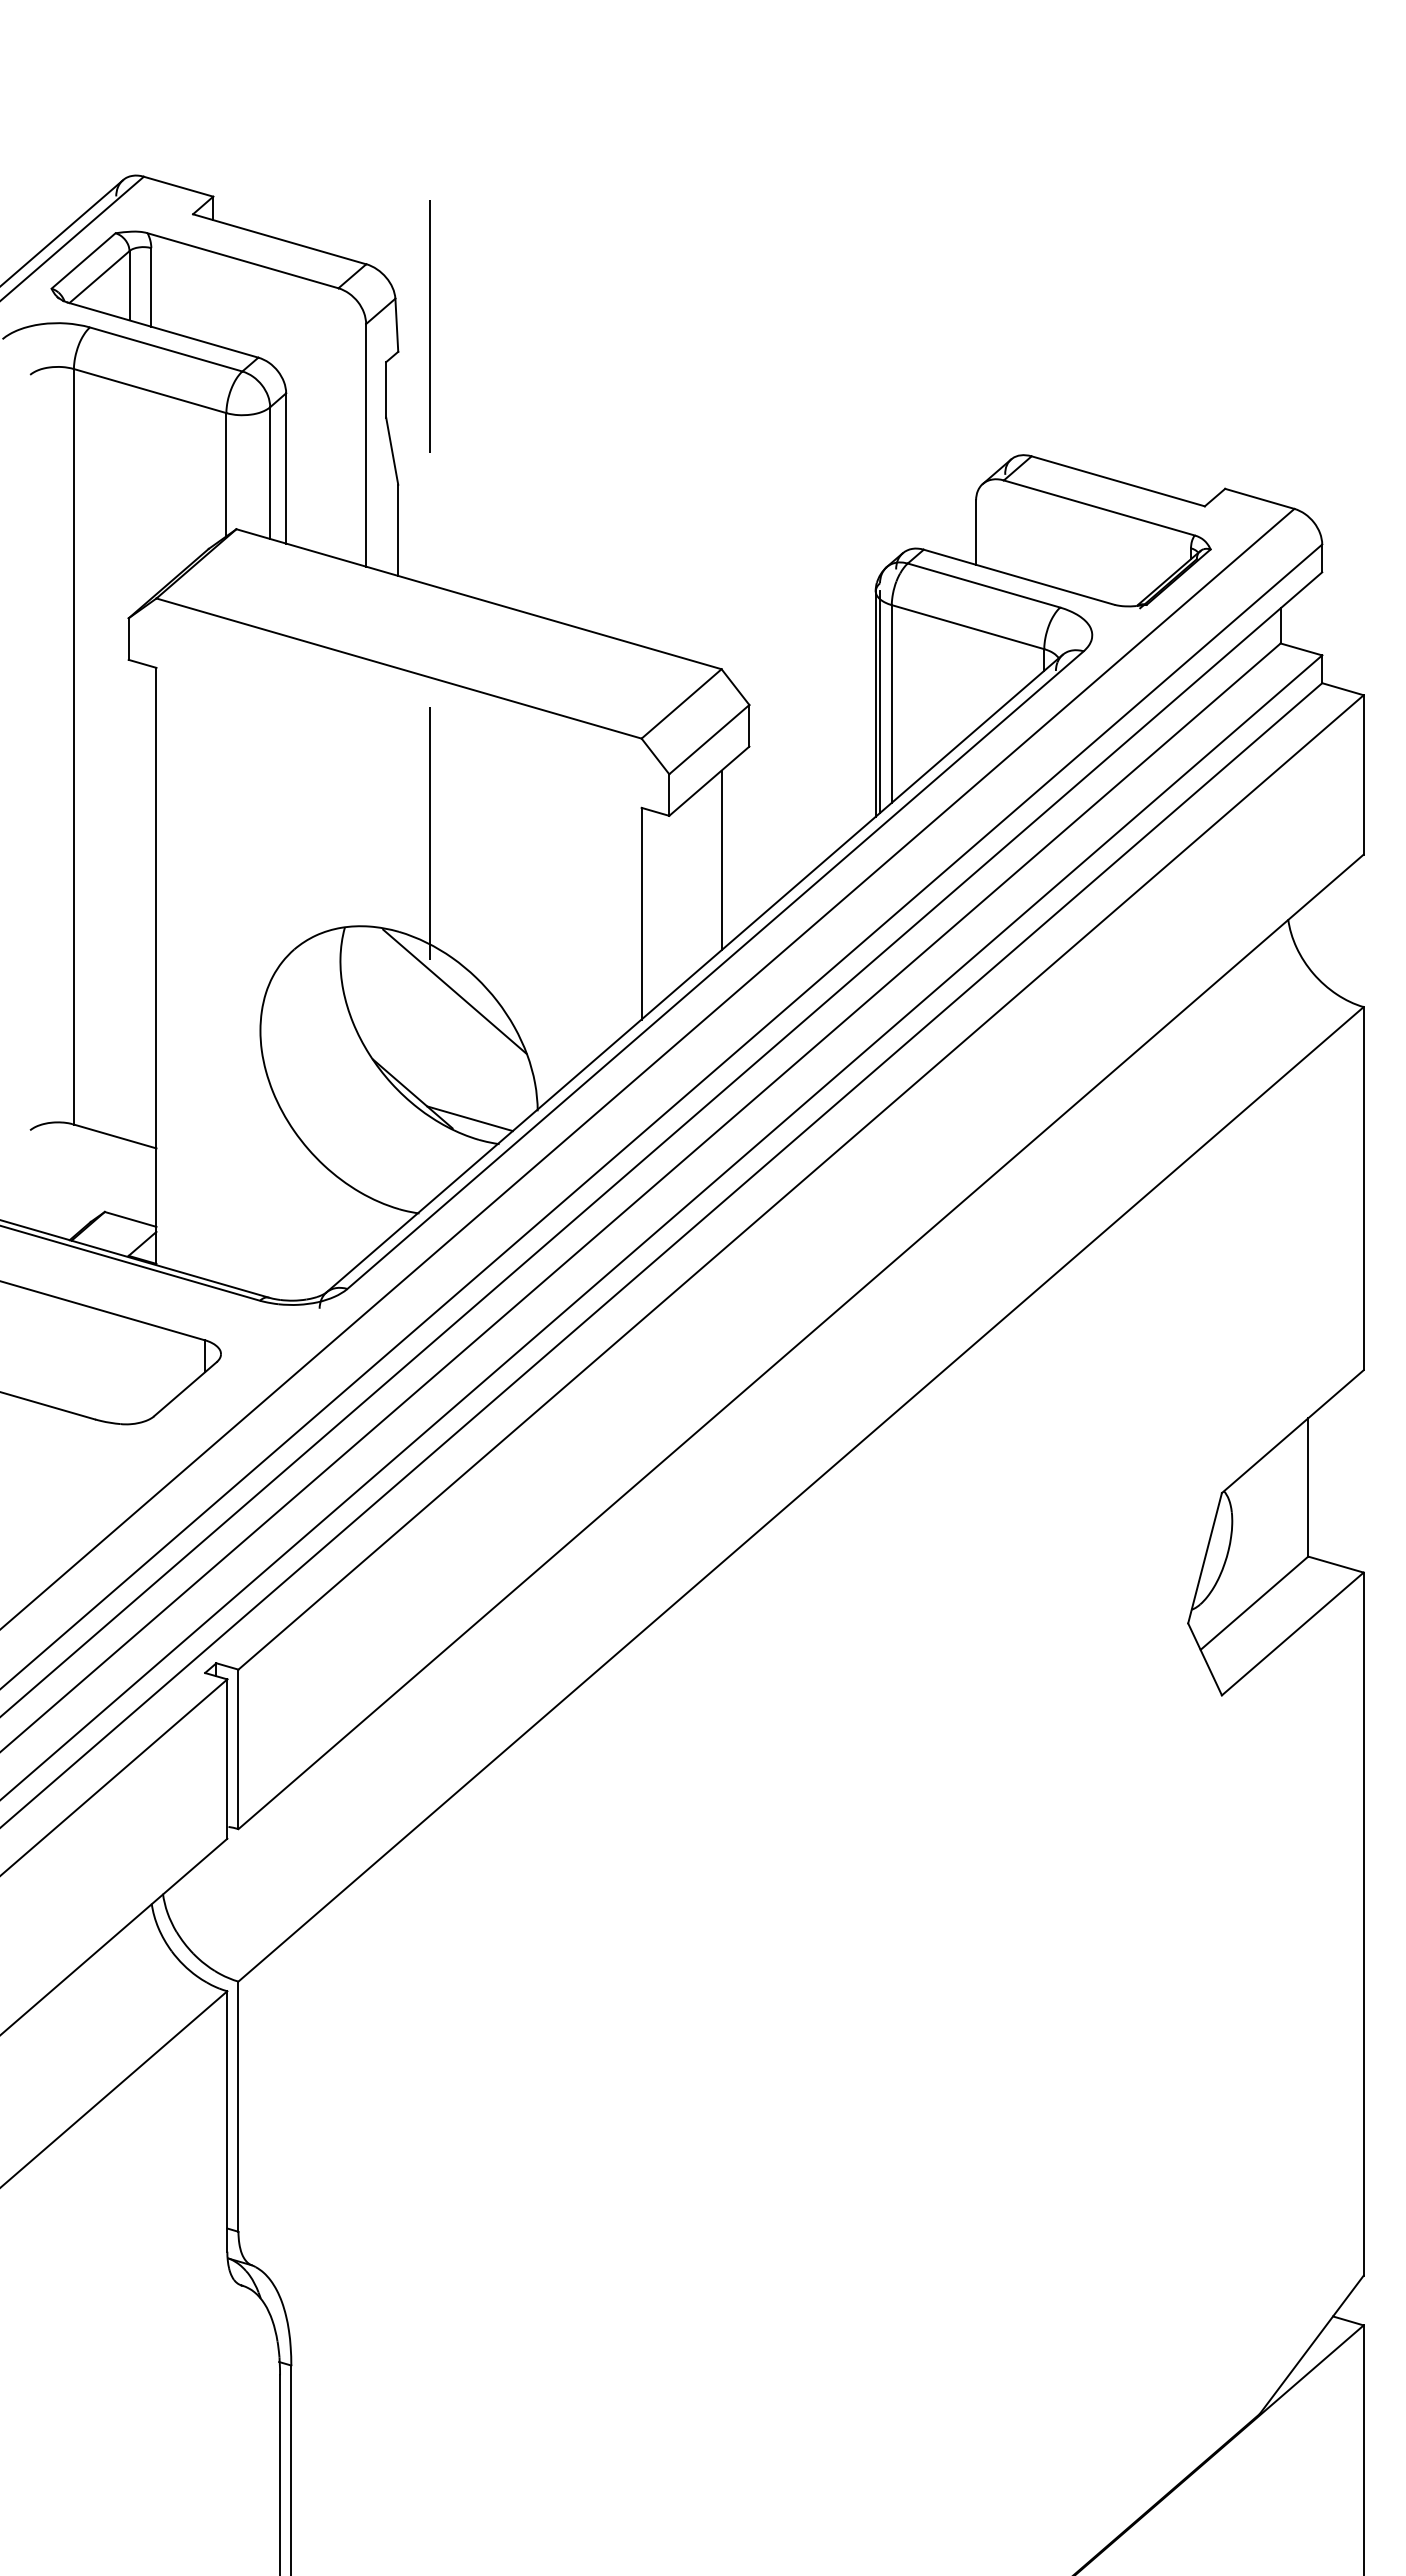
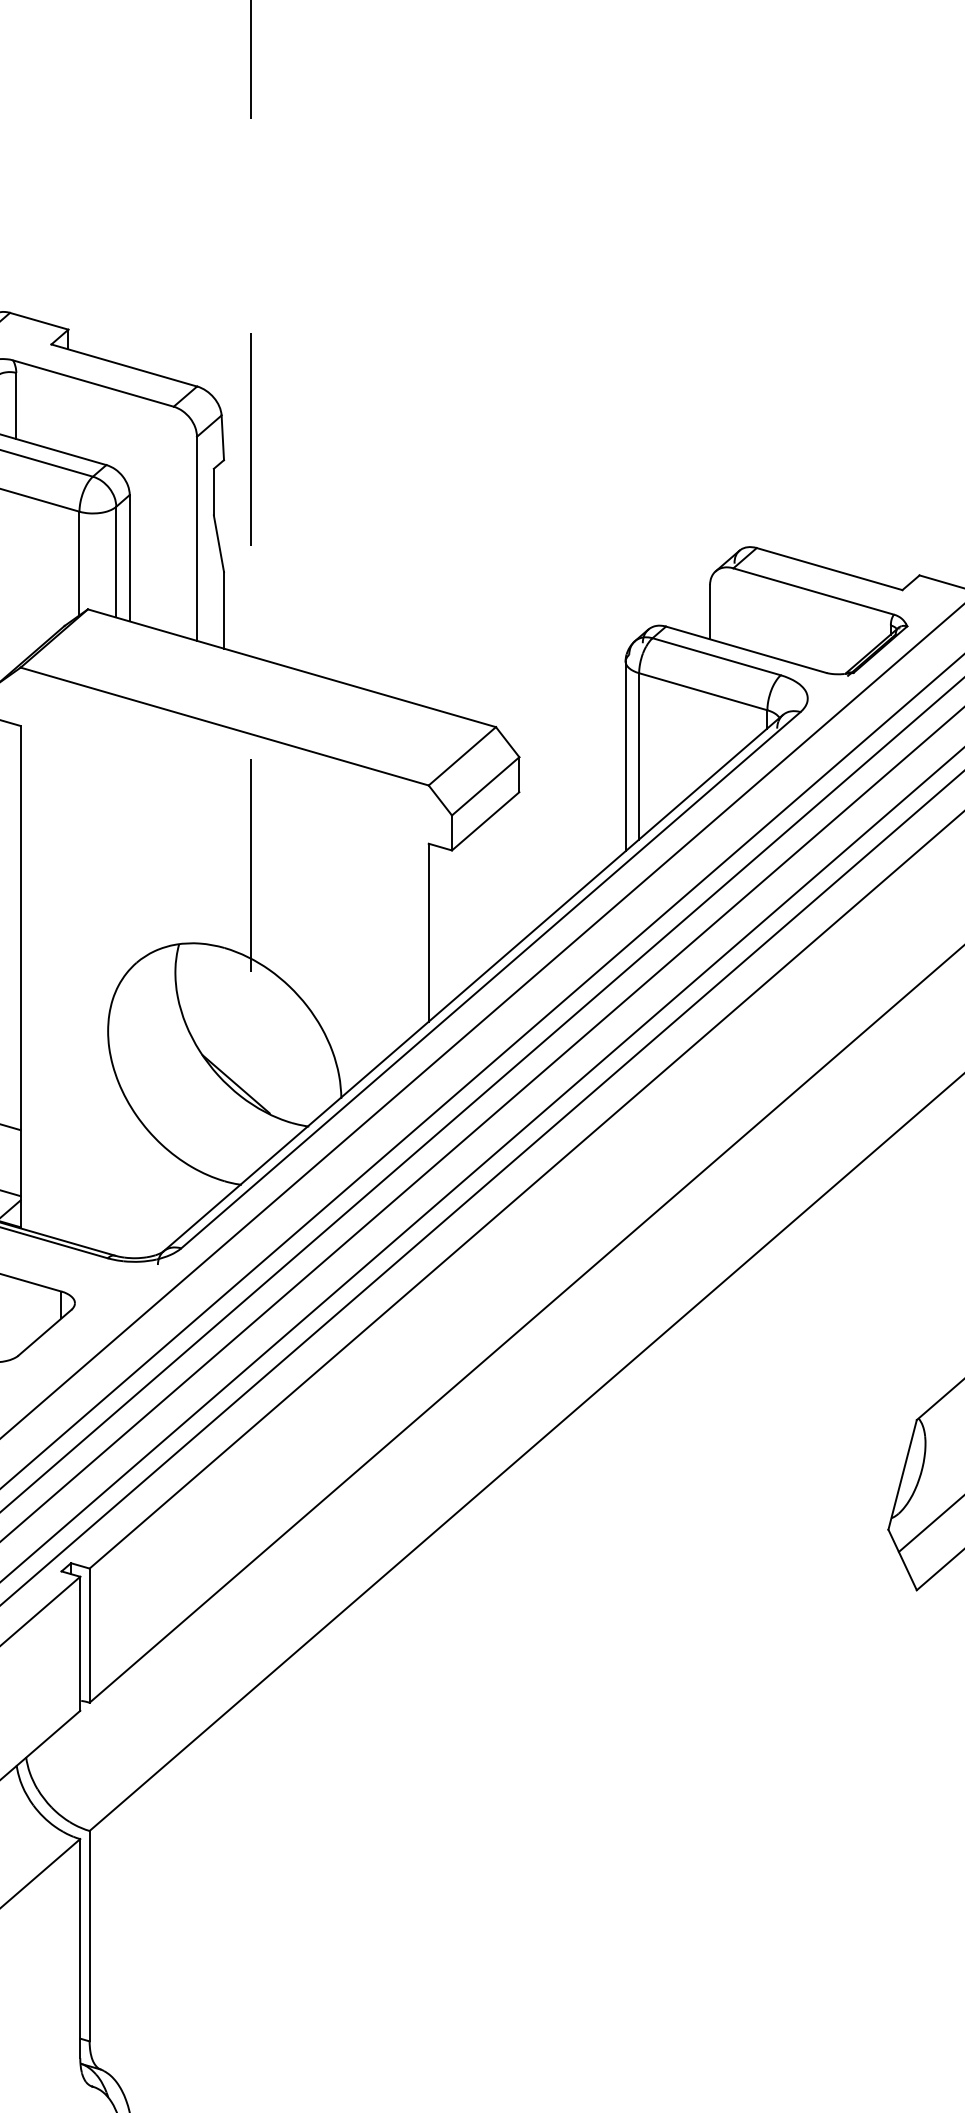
line: (880, 702) -> (629, 755), removed
line: (721, 860) -> (495, 888), removed
line: (454, 991) -> (271, 998), removed
line: (469, 1118) -> (283, 1105), removed

